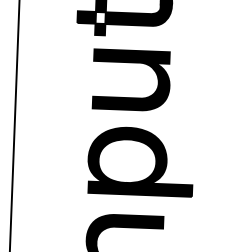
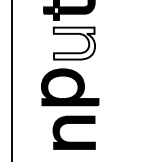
fill: (131, 80) -> (74, 43), removed
part: (141, 162) -> (70, 87), moved

